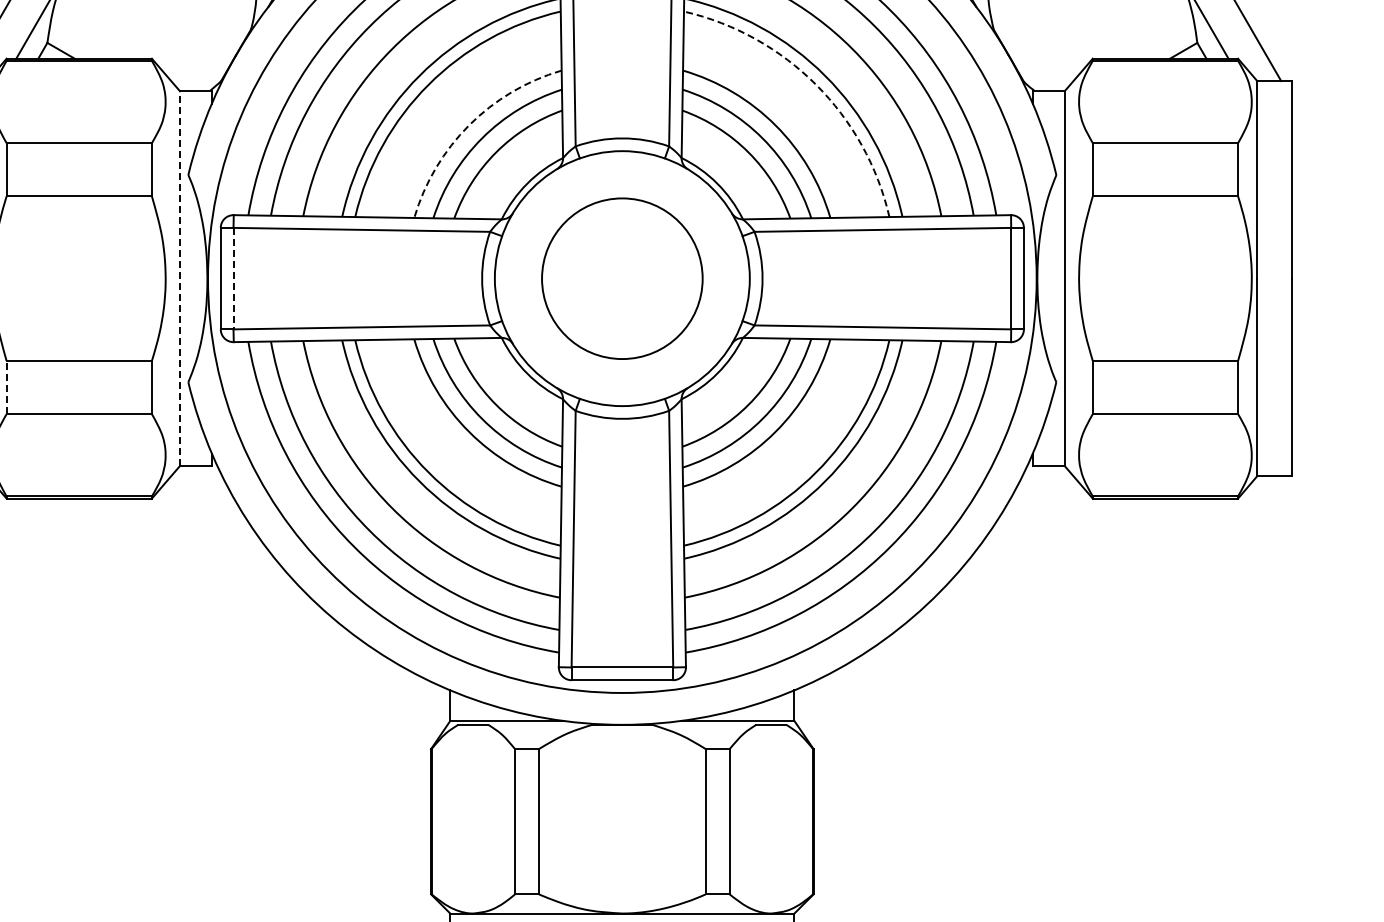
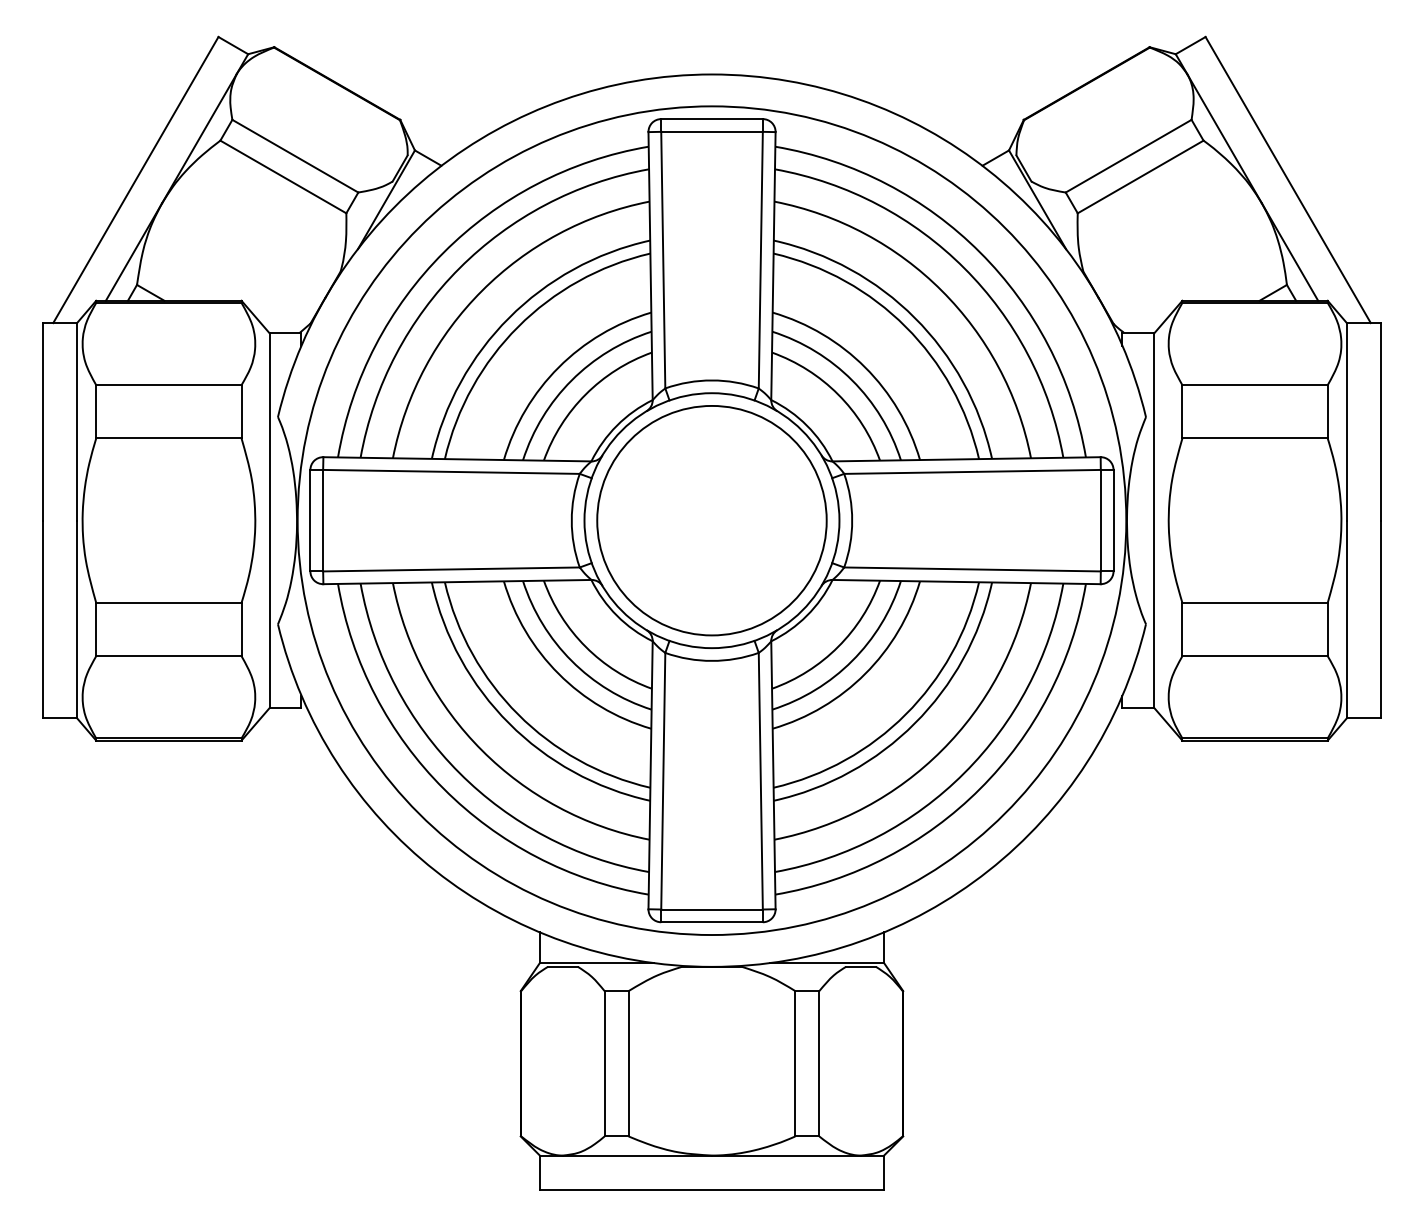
arc: (815, 84) -> (905, 326), dashed -> solid
arc: (468, 125) -> (558, 367), dashed -> solid
line: (179, 278) -> (269, 520), dashed -> solid
line: (233, 278) -> (323, 520), dashed -> solid
circle: (621, 278) -> (711, 520), size x1.43
line: (6, 387) -> (96, 629), dashed -> solid

